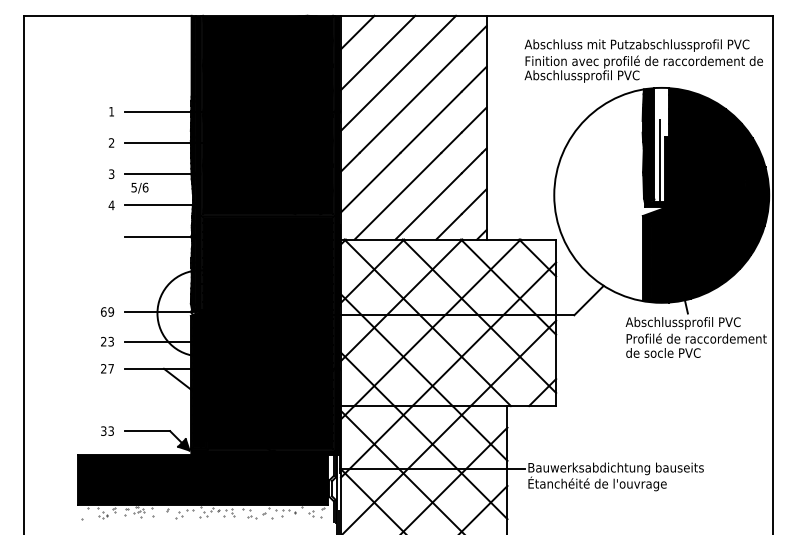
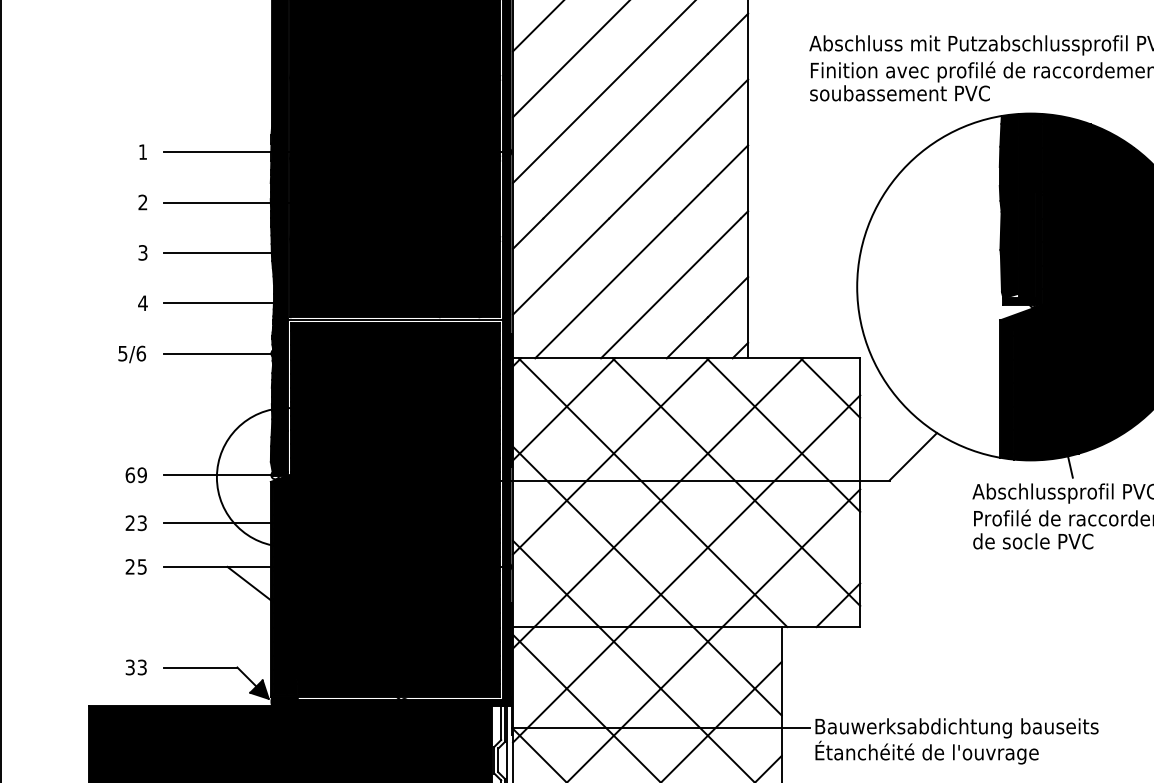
text: (581, 76) -> (901, 95), Abschlussprofil PVC -> soubassement PVC
fill: (661, 144) -> (1030, 204), added
text: (139, 187) -> (131, 353), moved
text: (110, 368) -> (141, 566), 27 -> 25

